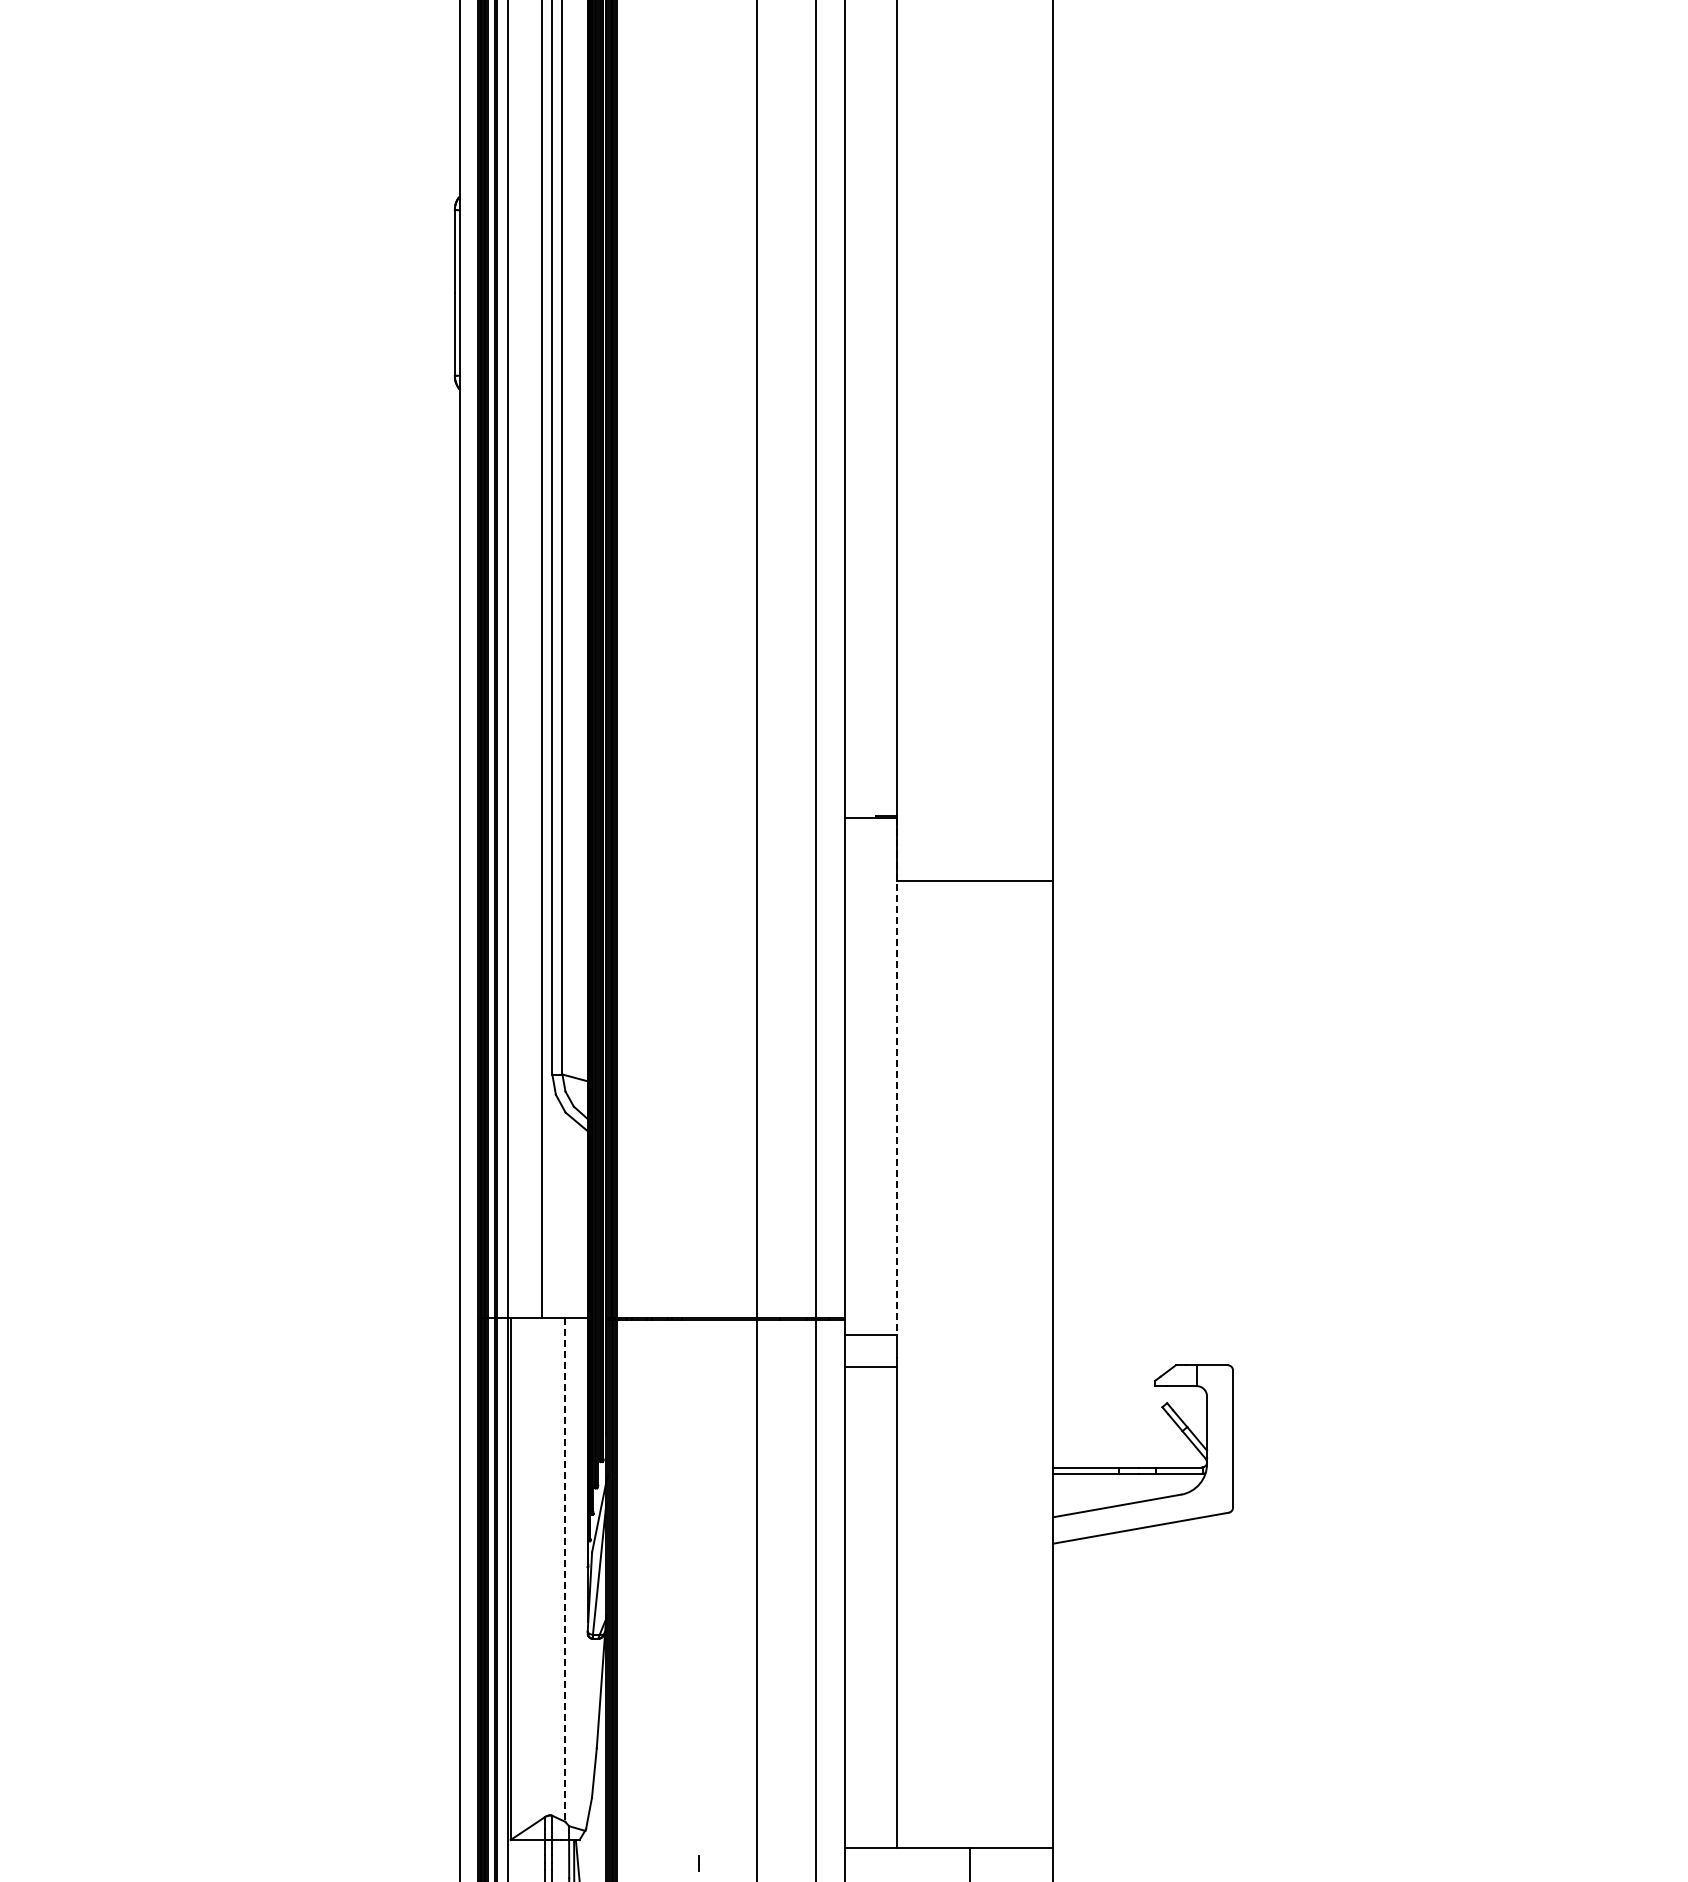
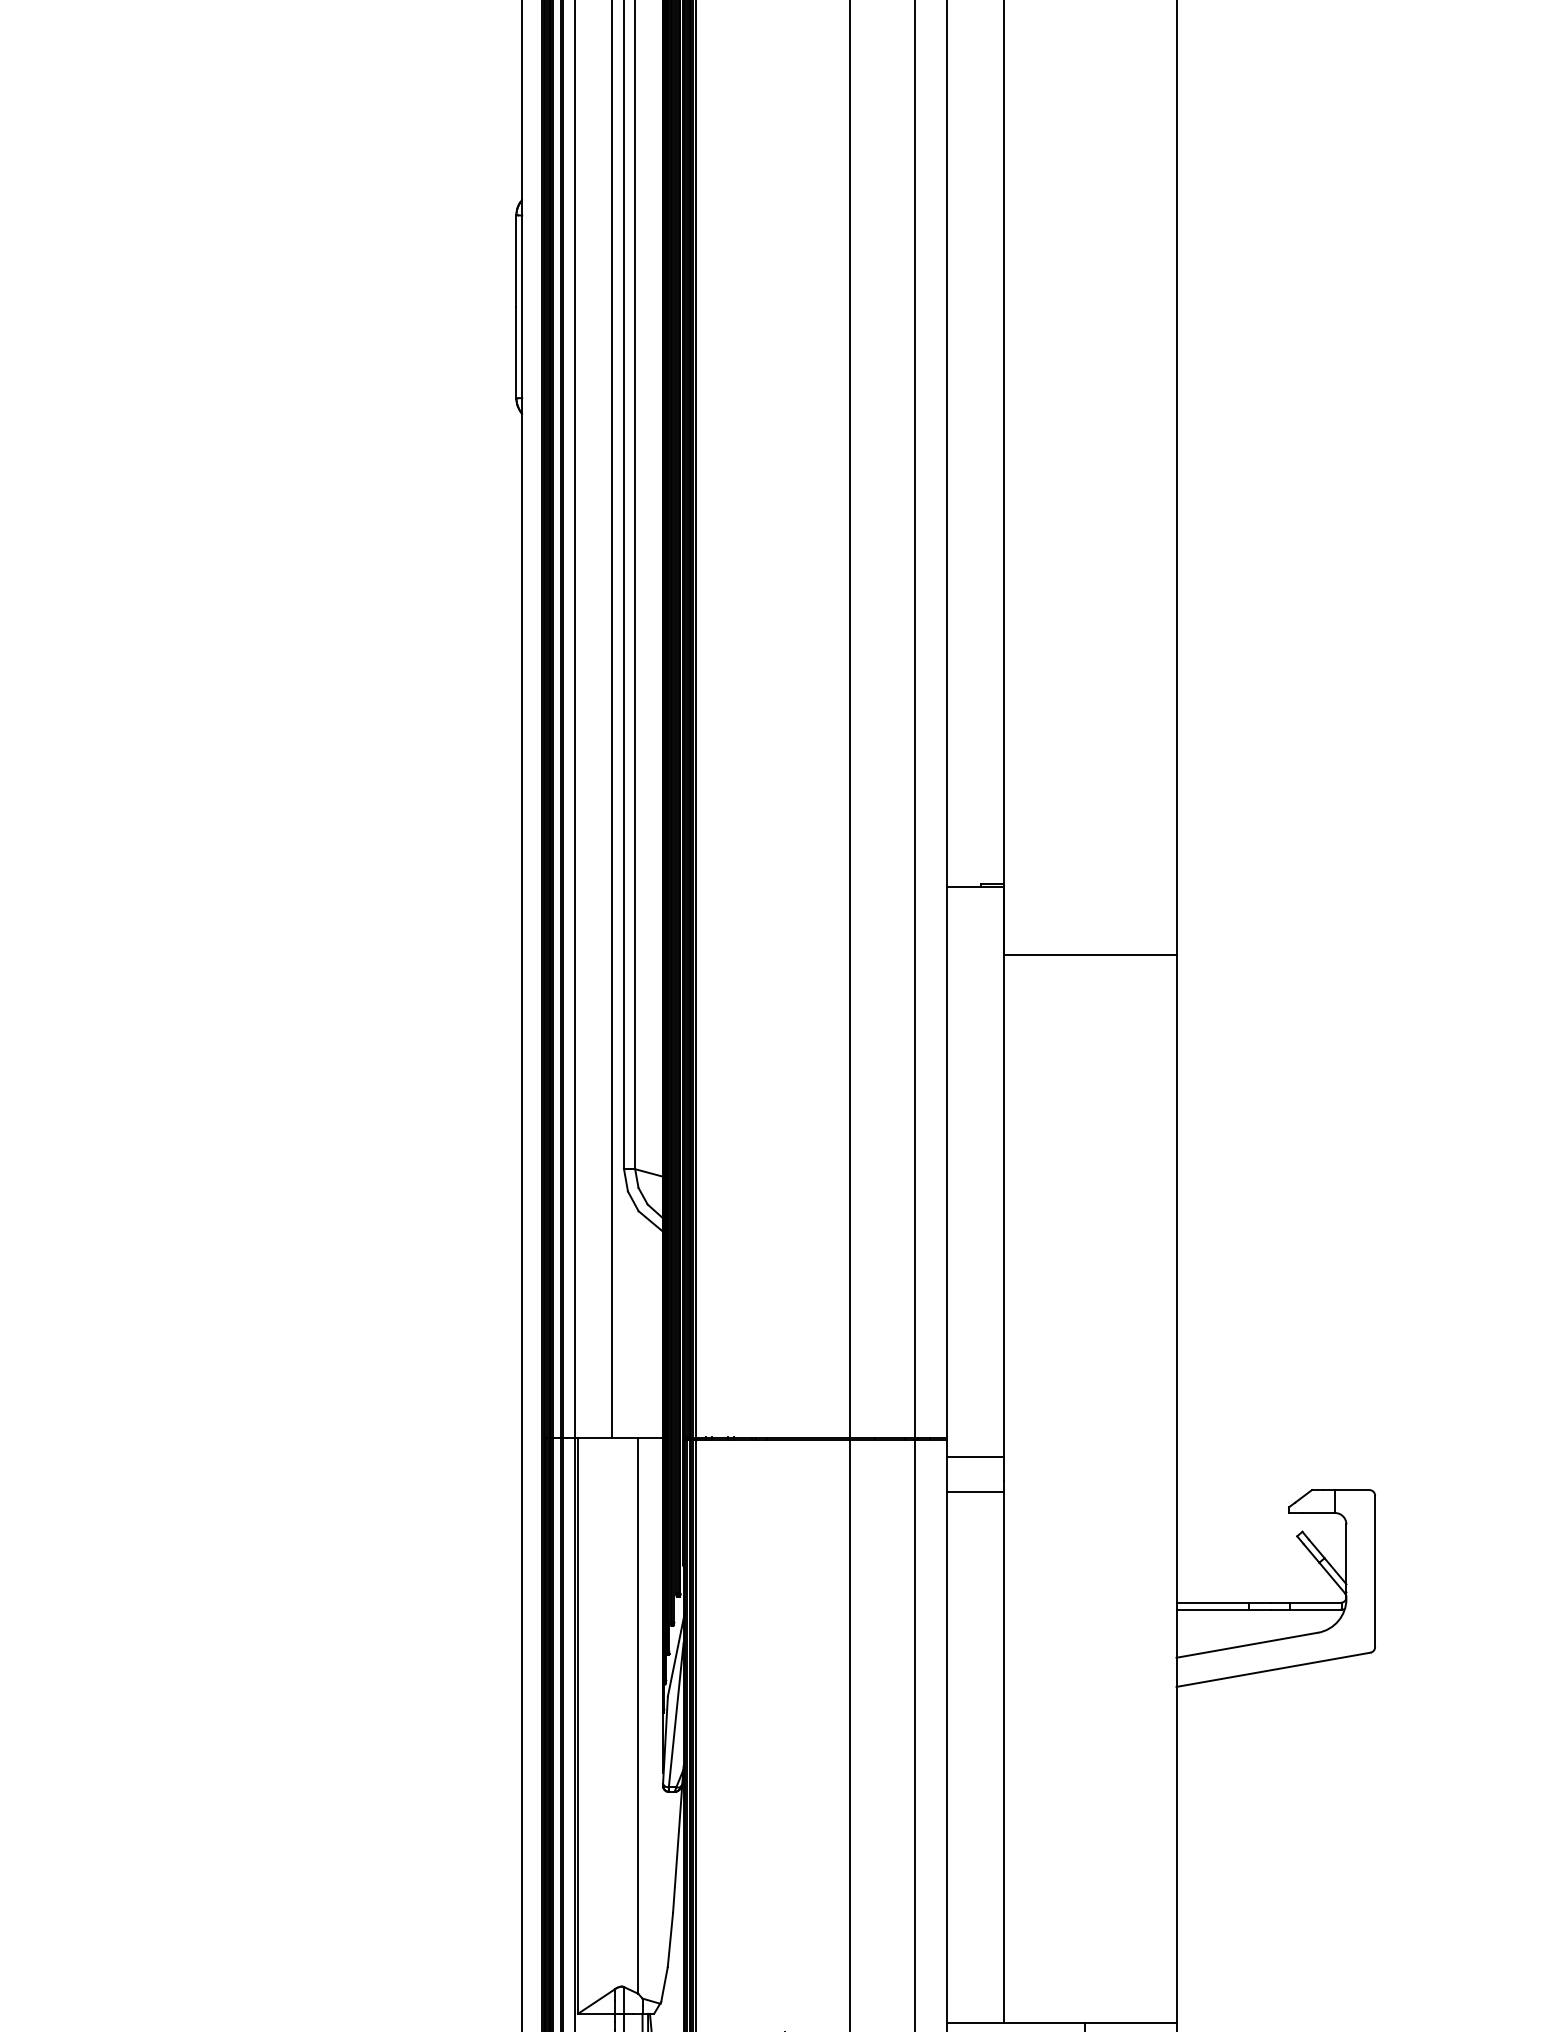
line: (897, 1076) -> (1004, 1171), dashed -> solid
line: (565, 1570) -> (638, 1716), dashed -> solid

